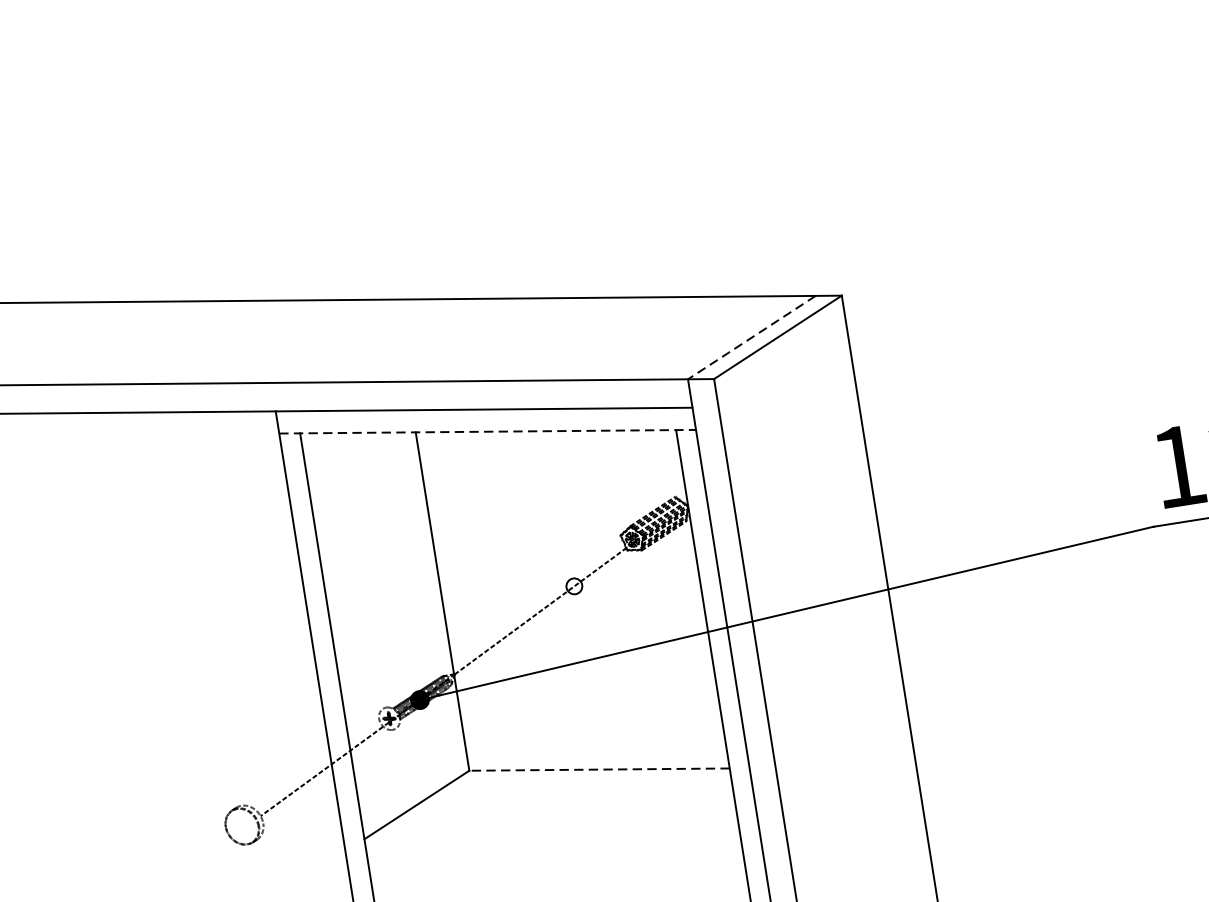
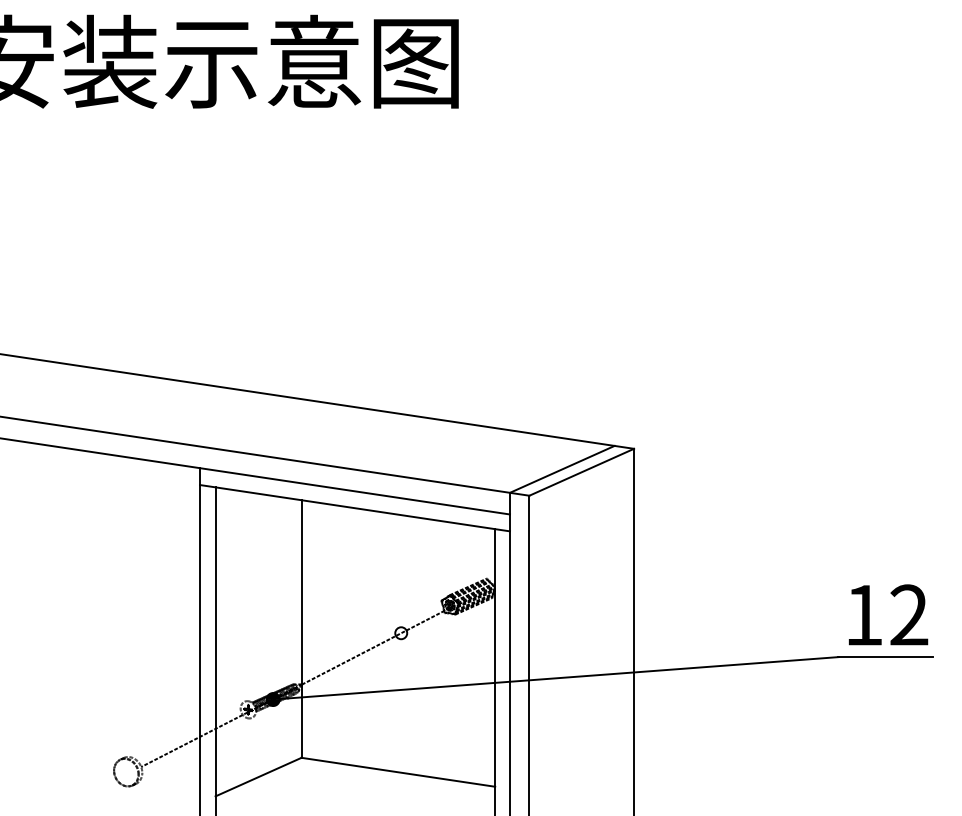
line: (750, 337) -> (561, 469), dashed -> solid
line: (488, 432) -> (355, 508), dashed -> solid
line: (599, 769) -> (398, 772), dashed -> solid

